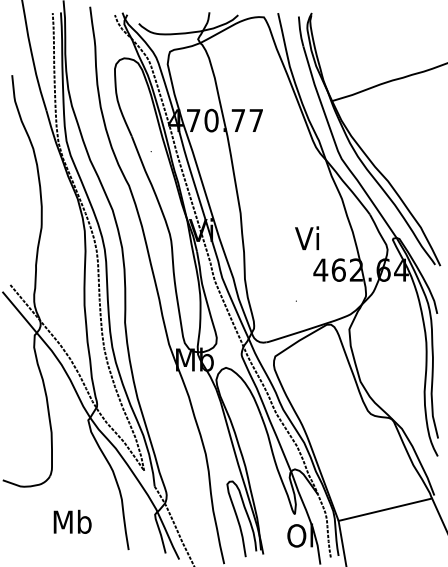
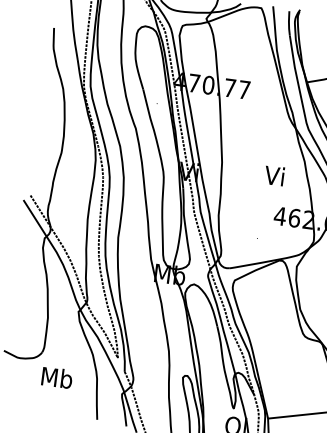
text: (306, 238) -> (273, 175), moved
text: (72, 521) -> (57, 377), moved

